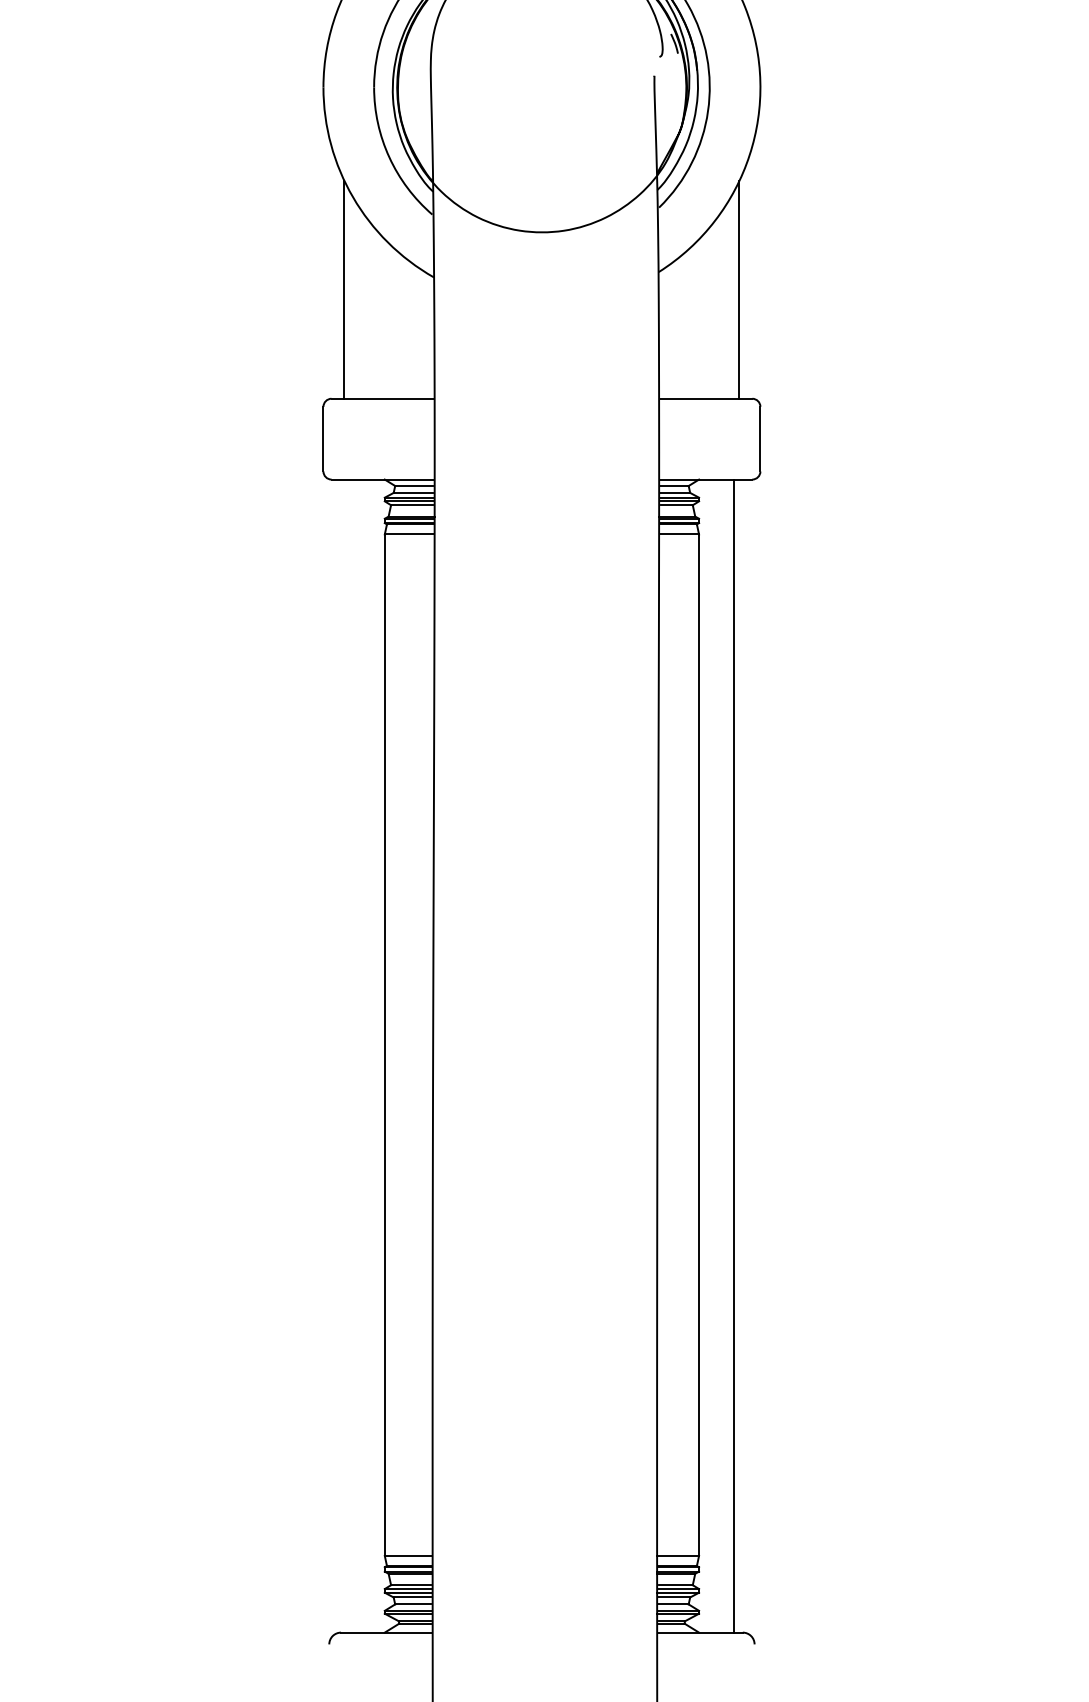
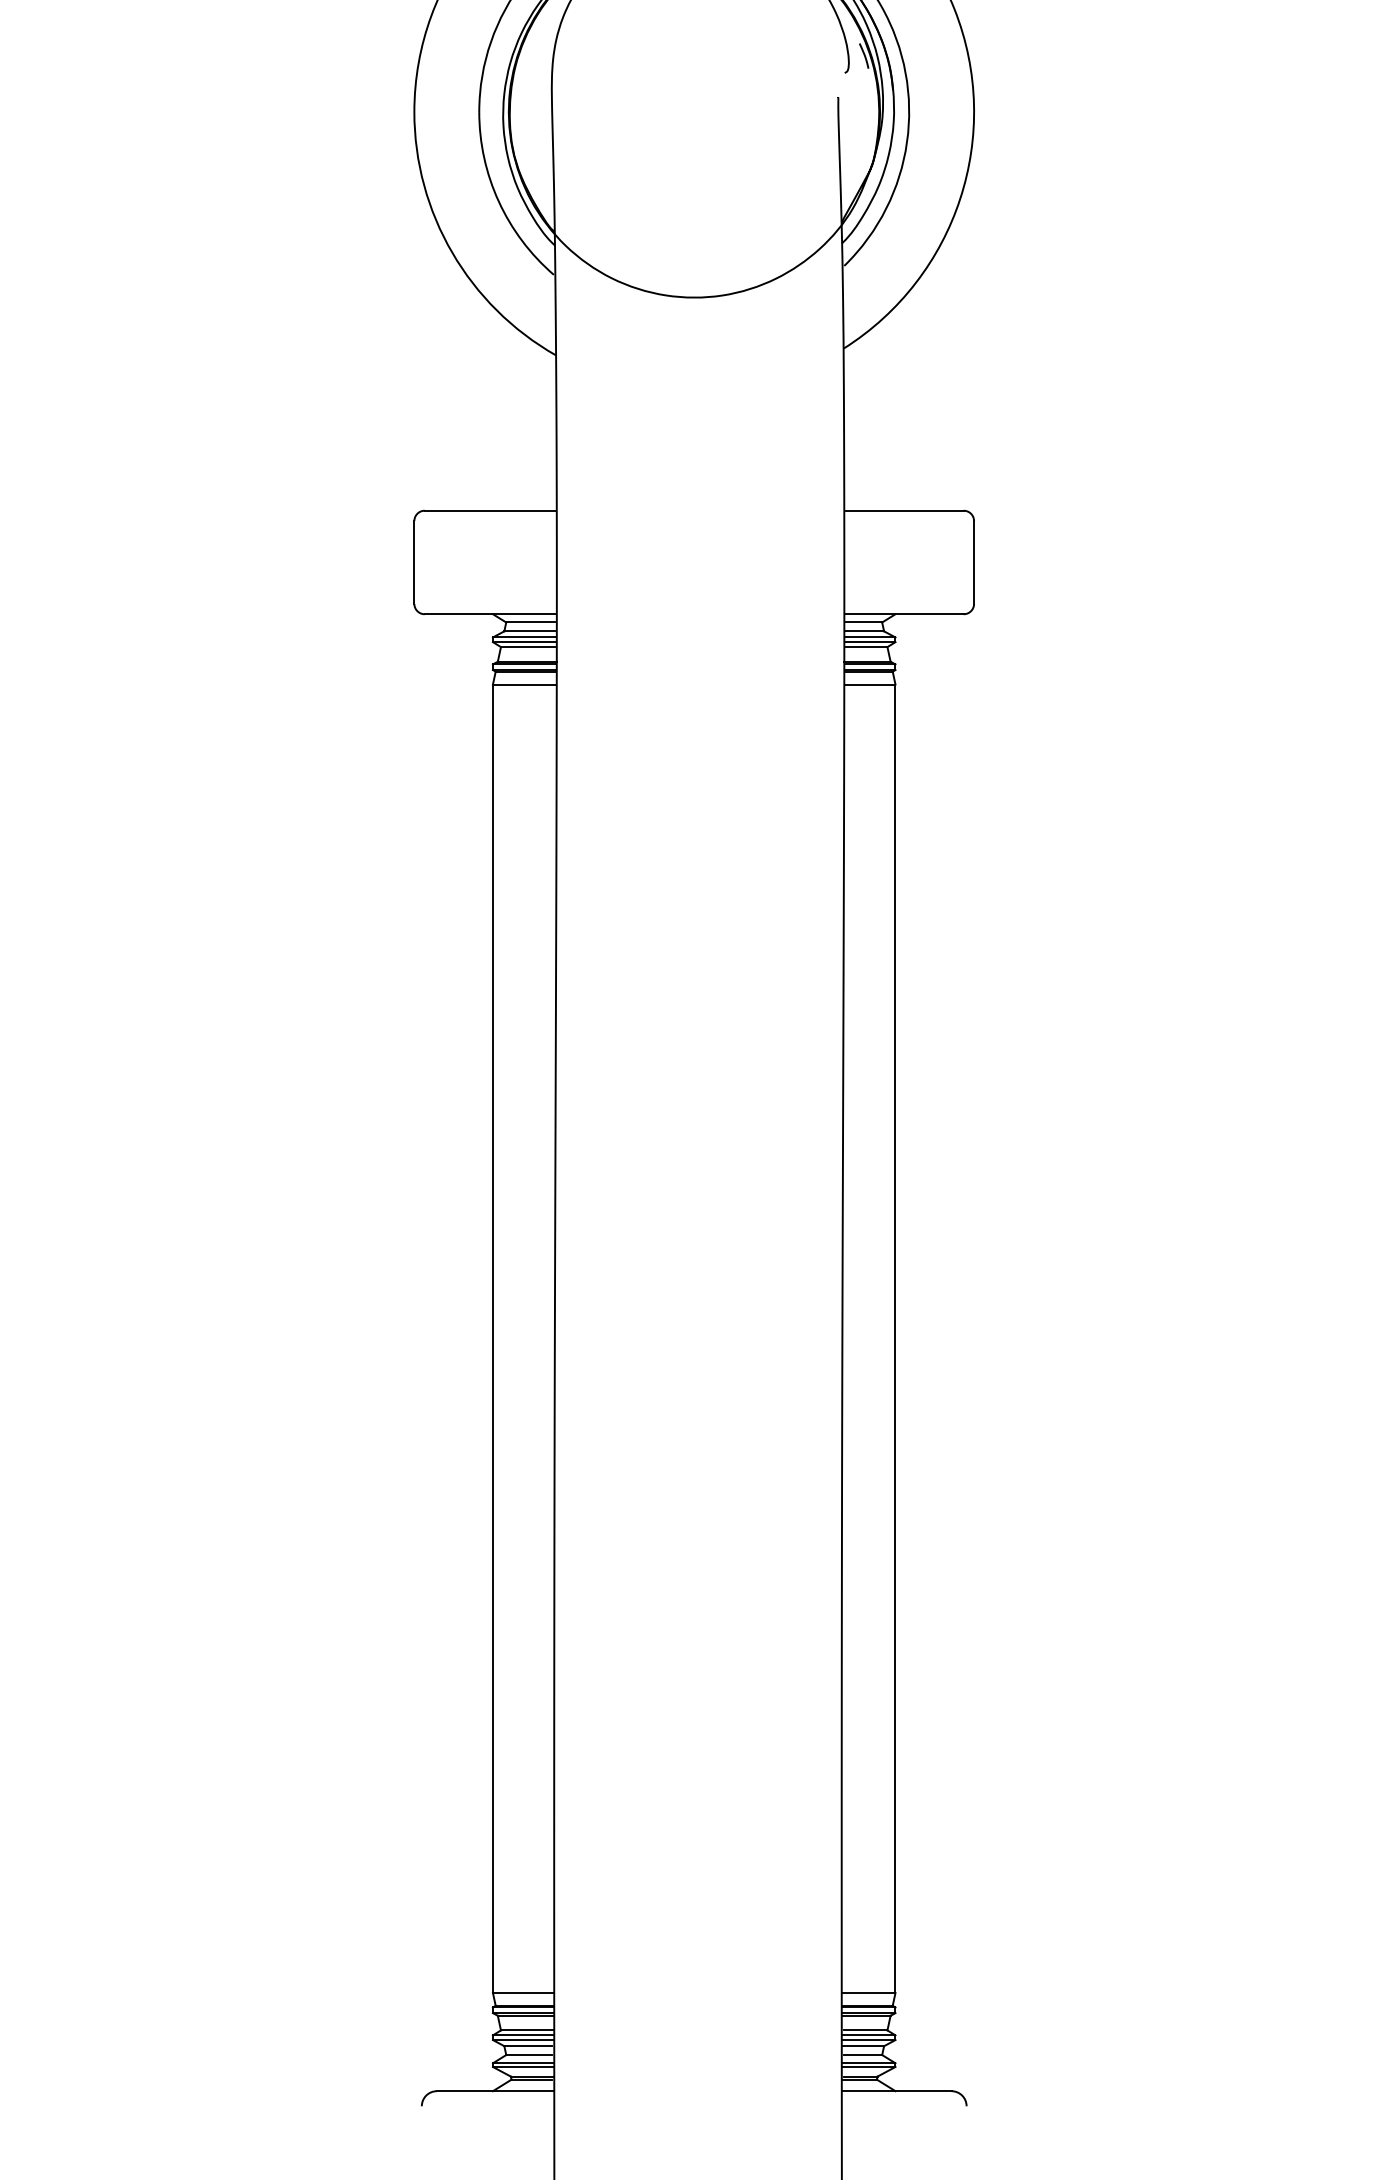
line: (344, 289) -> (441, 370), removed
line: (739, 289) -> (947, 370), removed
line: (733, 1055) -> (939, 1352), removed

